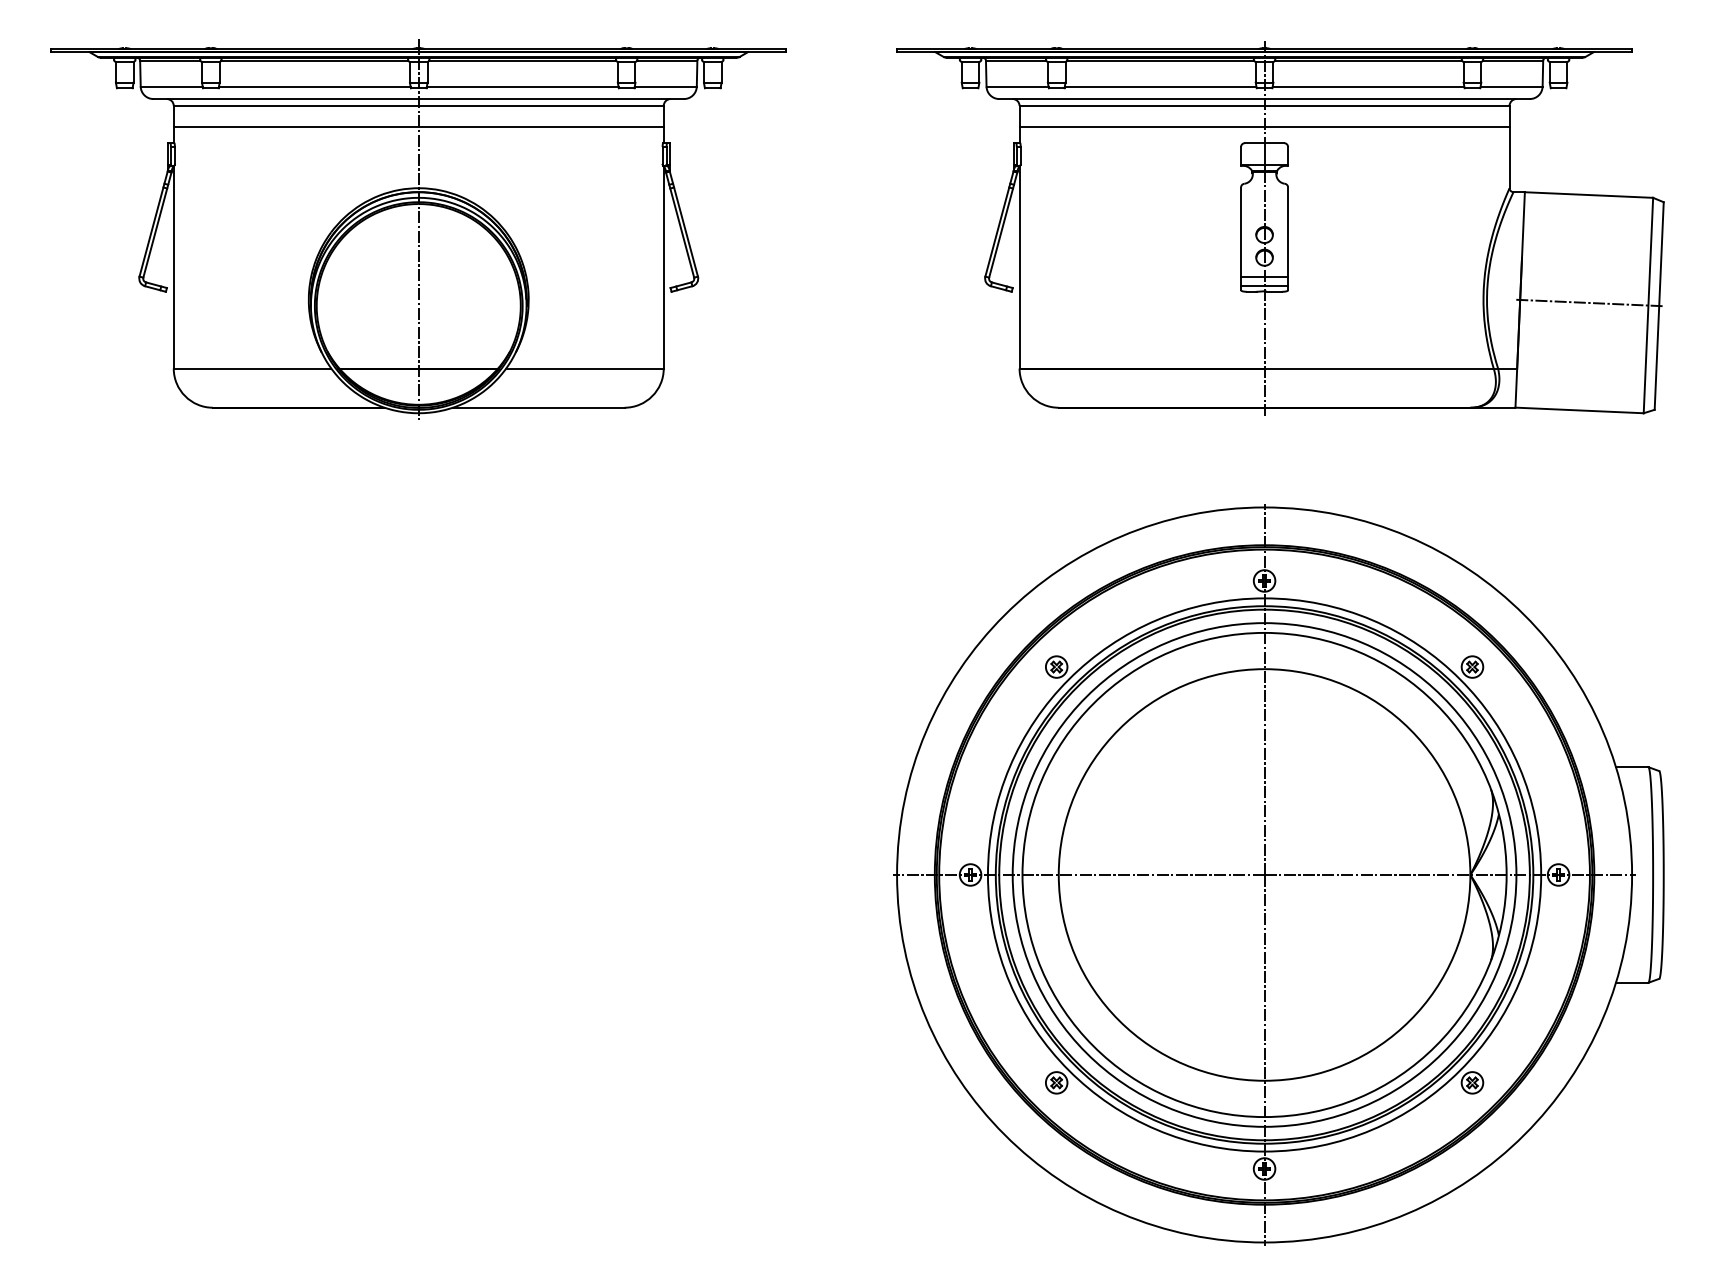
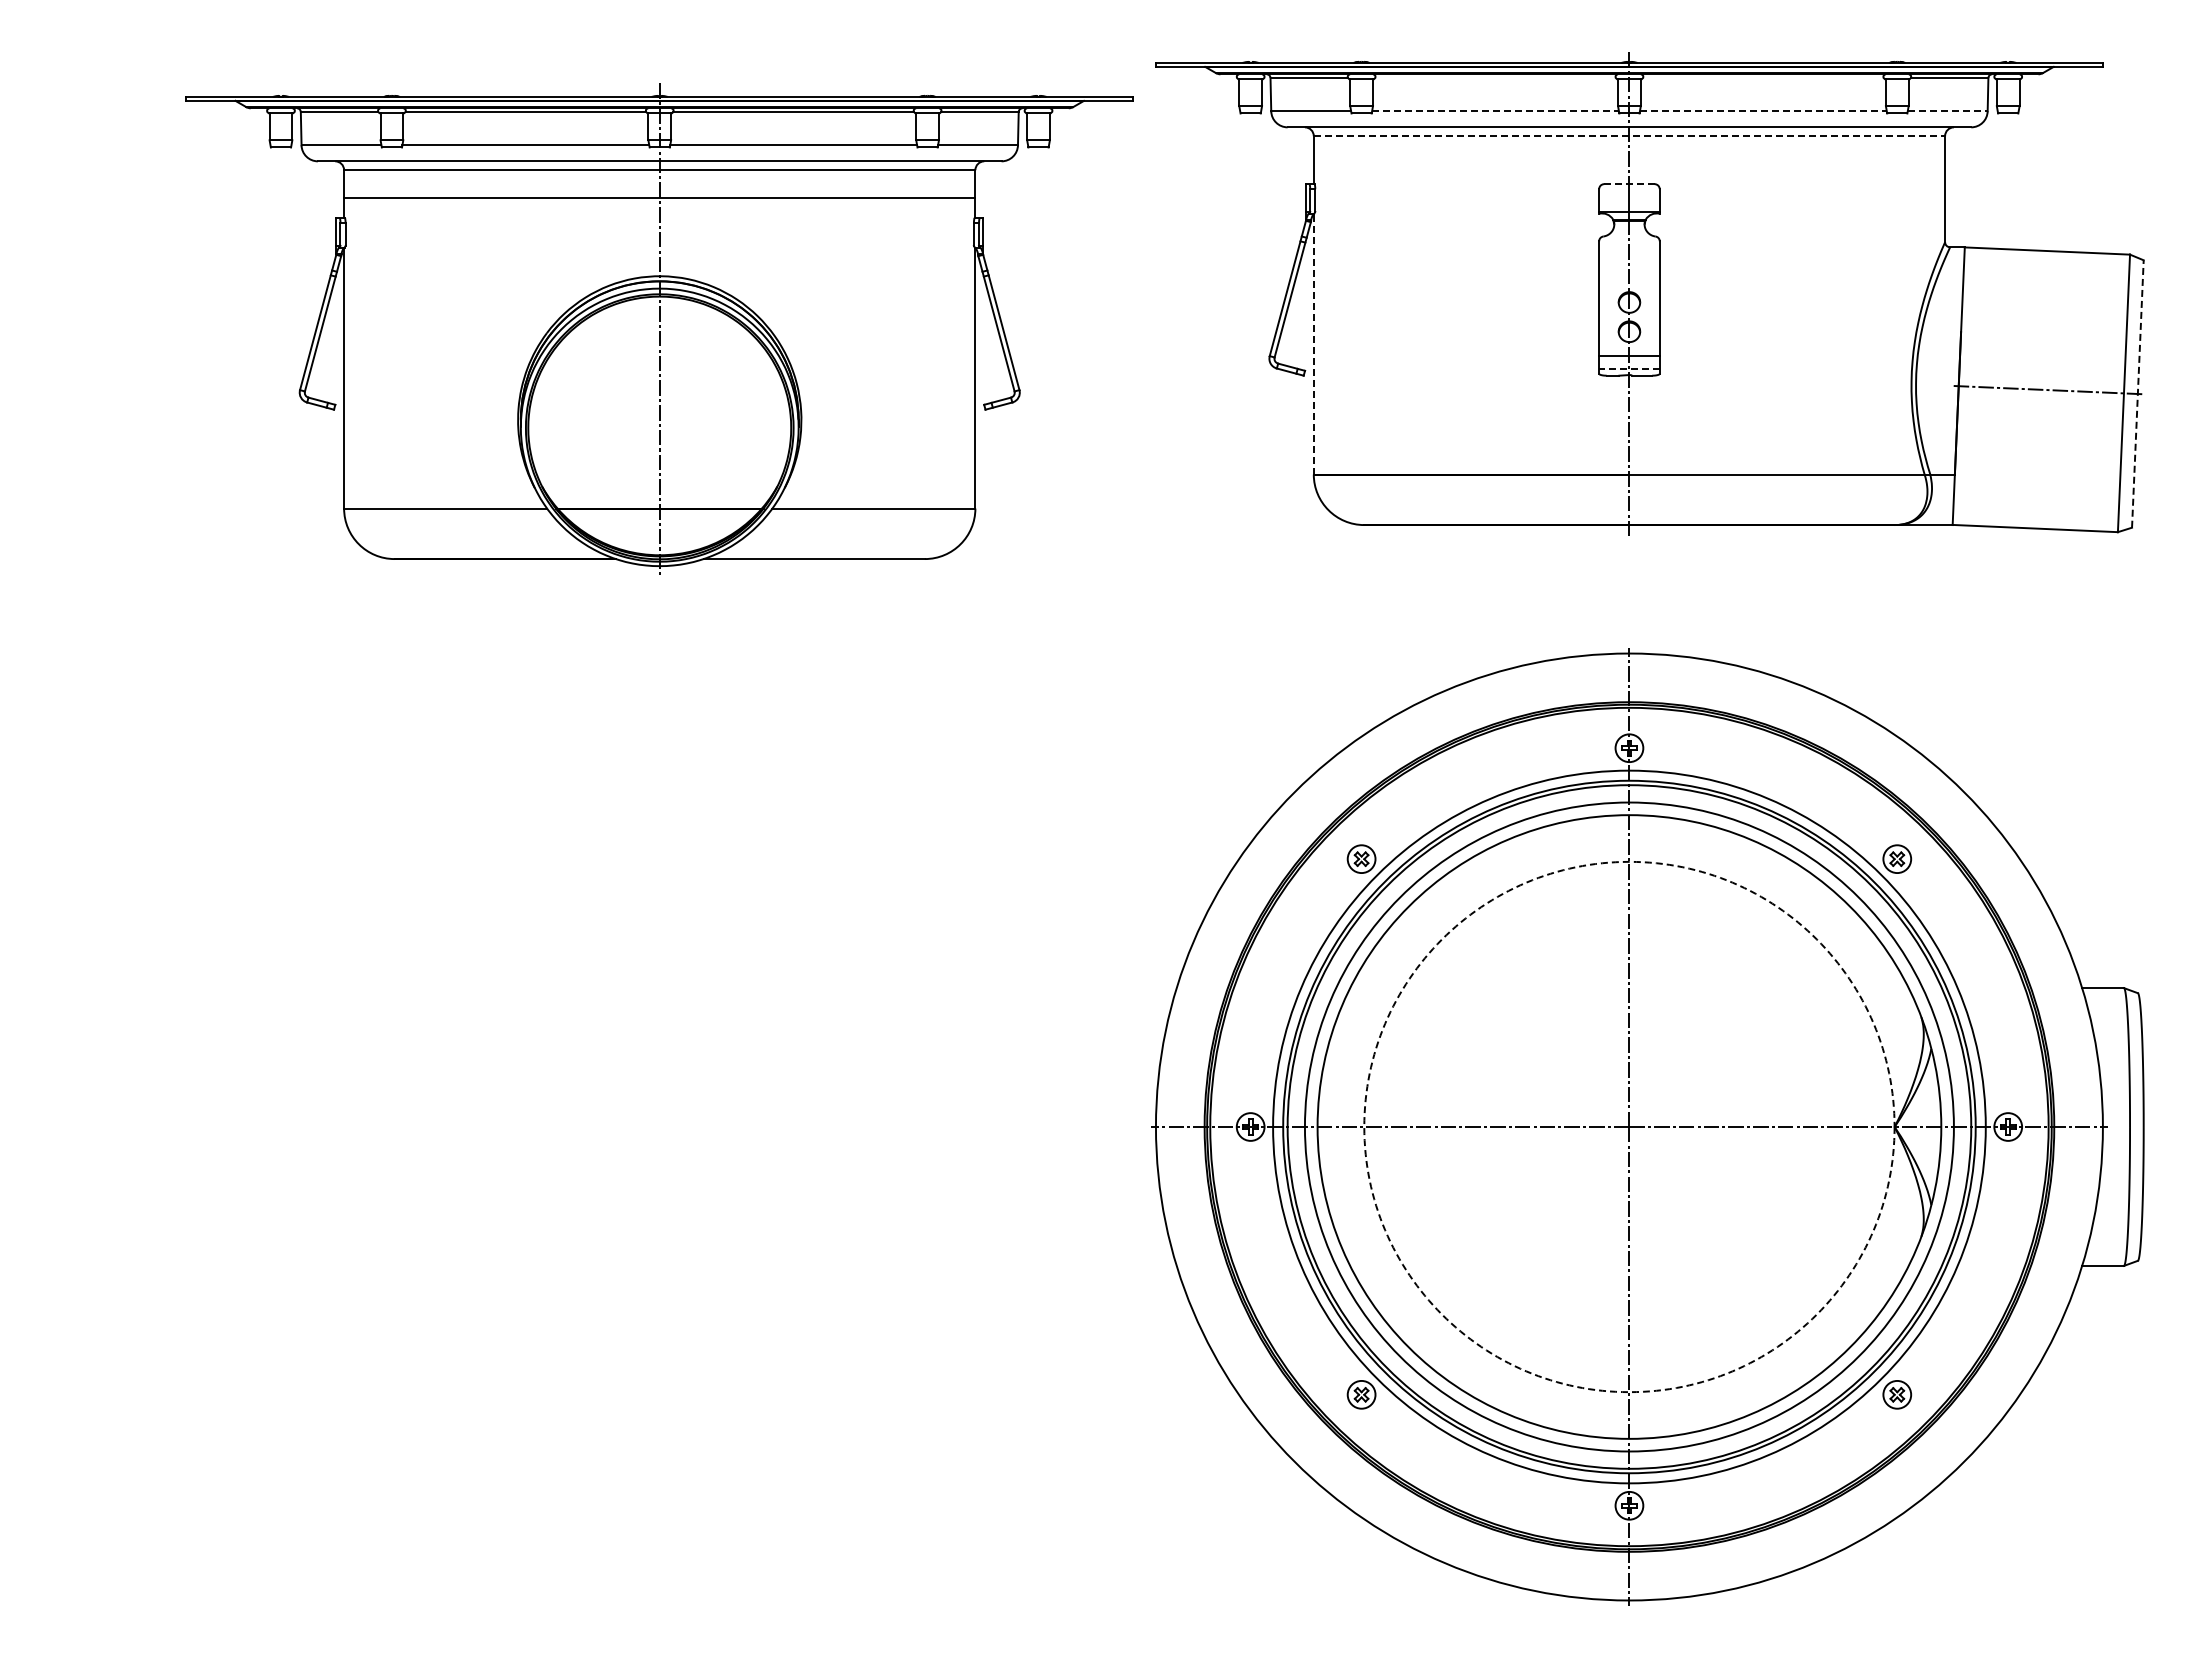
line: (1160, 61) -> (1495, 78), removed
line: (1368, 61) -> (1763, 78), removed
line: (1161, 86) -> (1496, 111), solid -> dashed
line: (1368, 86) -> (1763, 111), solid -> dashed
line: (1511, 86) -> (1947, 111), solid -> dashed
line: (1264, 106) -> (1629, 136), solid -> dashed
line: (1264, 127) -> (1629, 163), removed
line: (1264, 143) -> (1629, 184), solid -> dashed
part: (418, 228) -> (659, 328), moved
line: (1019, 266) -> (1313, 343), solid -> dashed
line: (1263, 286) -> (1628, 368), solid -> dashed
line: (1658, 306) -> (2137, 394), solid -> dashed
circle: (1264, 874) -> (1629, 1126), solid -> dashed

